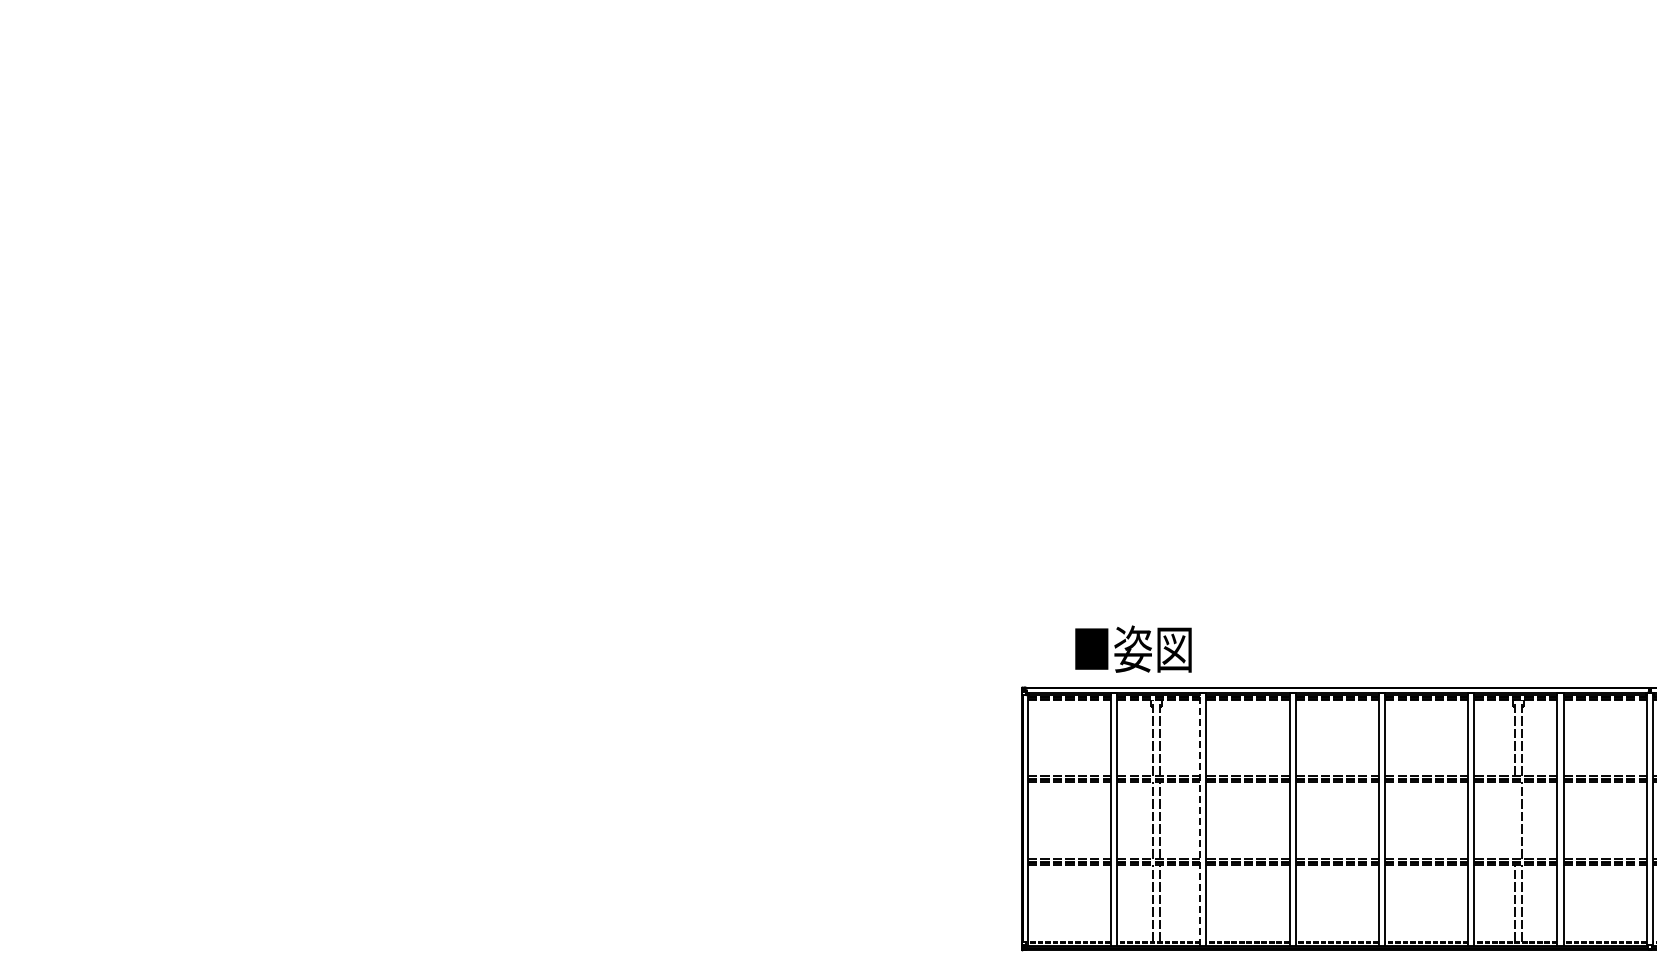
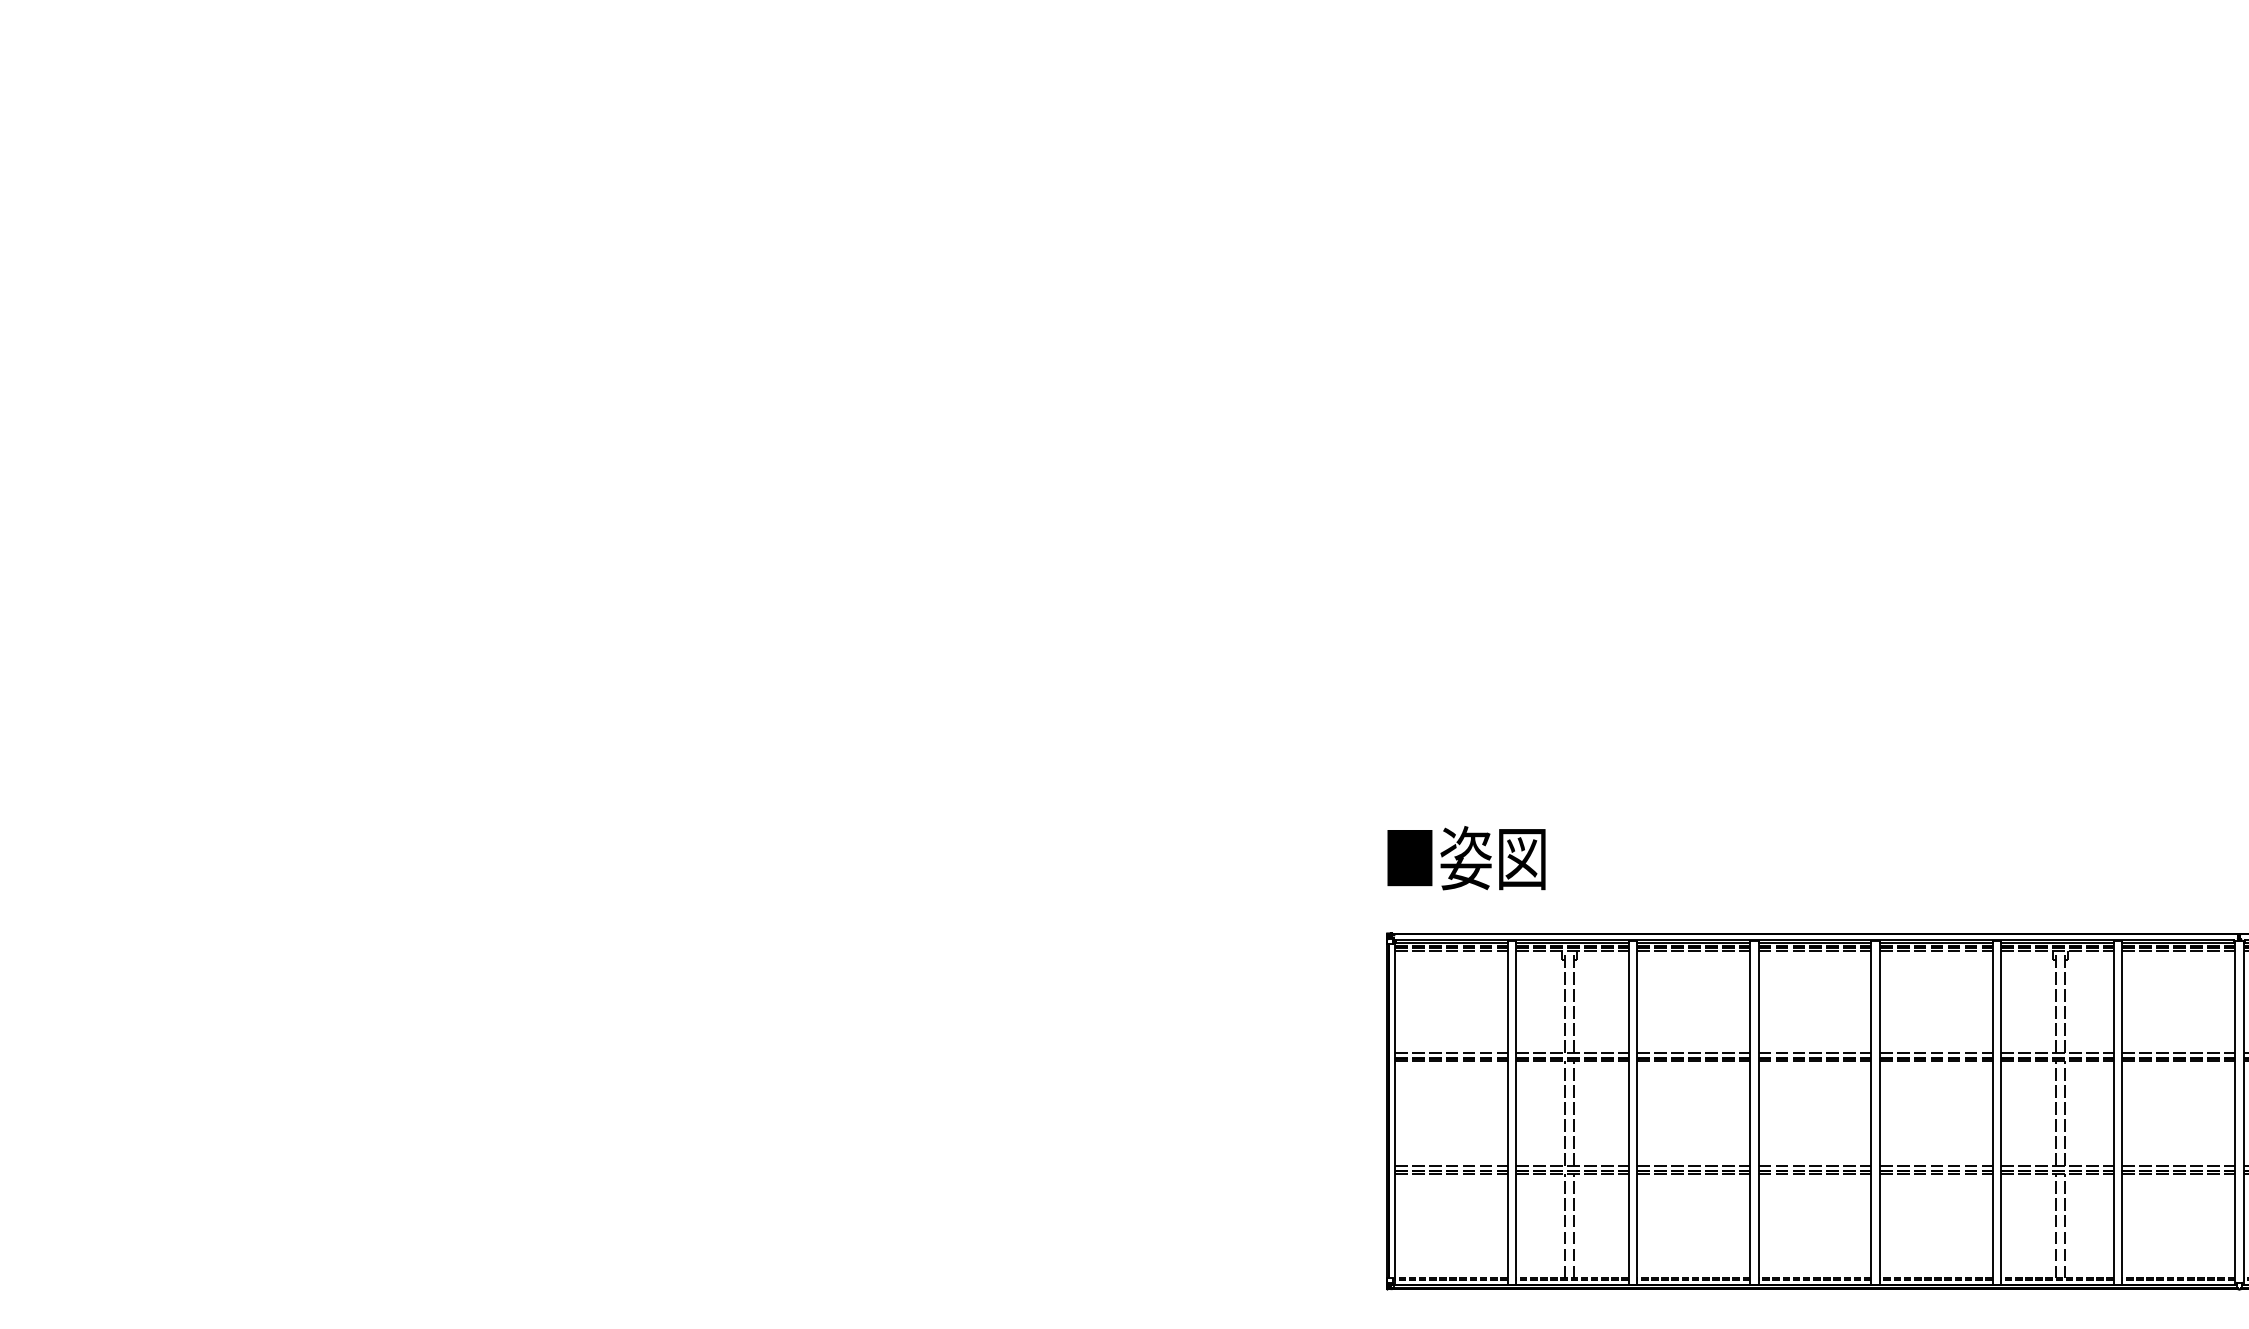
text: (1133, 648) -> (1466, 857), moved
line: (1200, 819) -> (1629, 1112), dashed -> solid
line: (1514, 819) -> (2055, 1112), added

